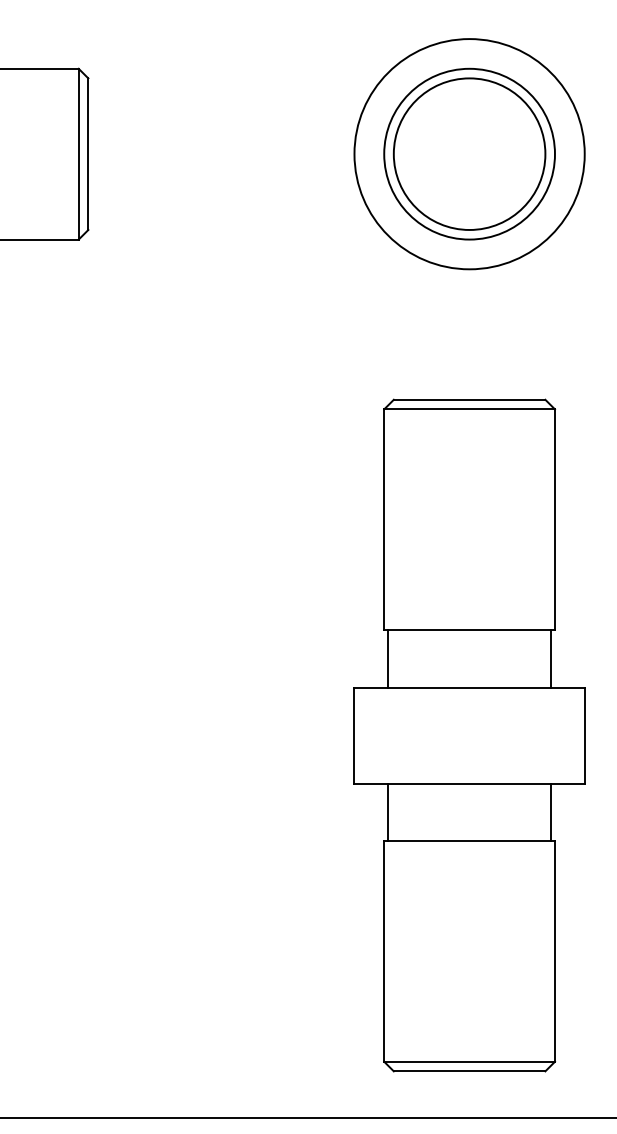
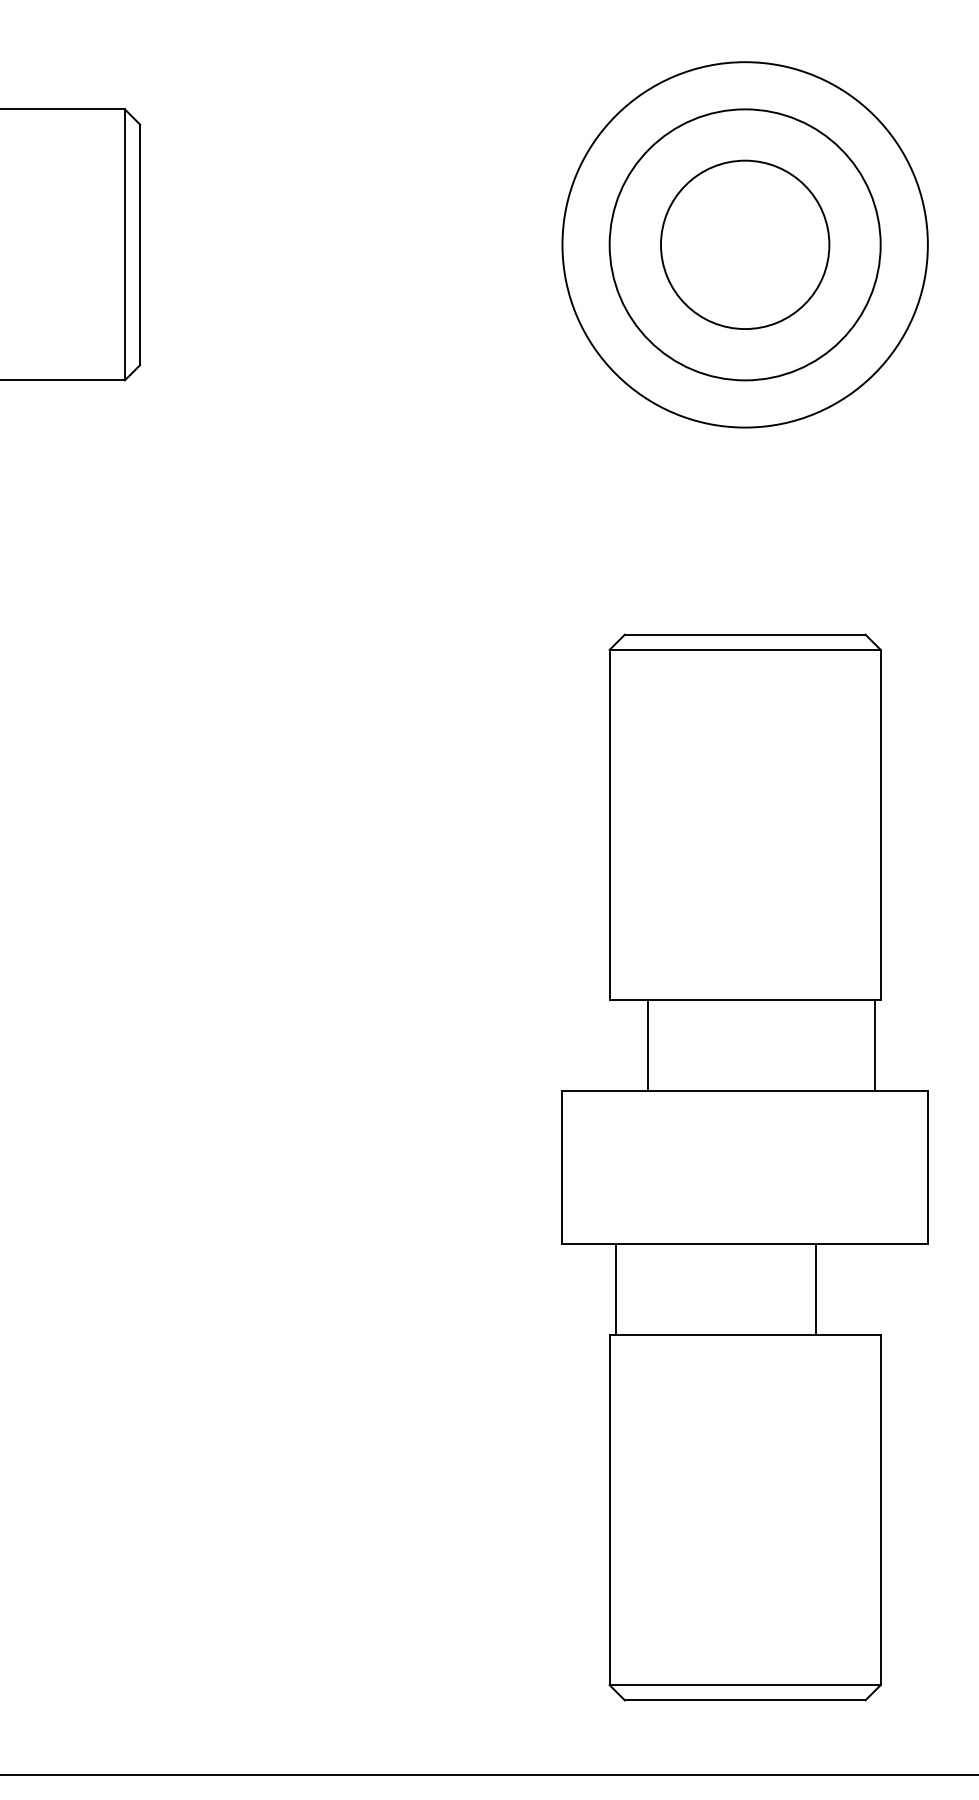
circle: (469, 153) -> (745, 243), size x0.7
line: (388, 658) -> (648, 1045), moved
line: (551, 812) -> (816, 1289), moved

